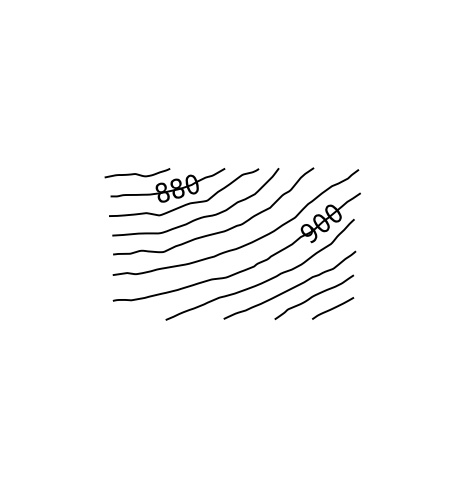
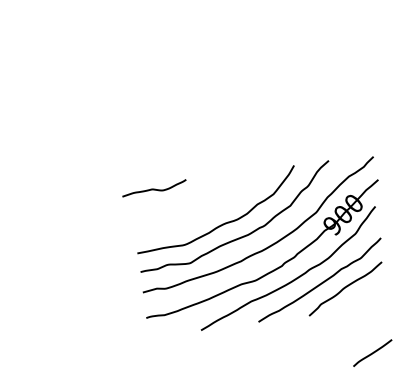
part: (184, 192) -> (203, 201), removed
line: (333, 308) -> (373, 353), moved

